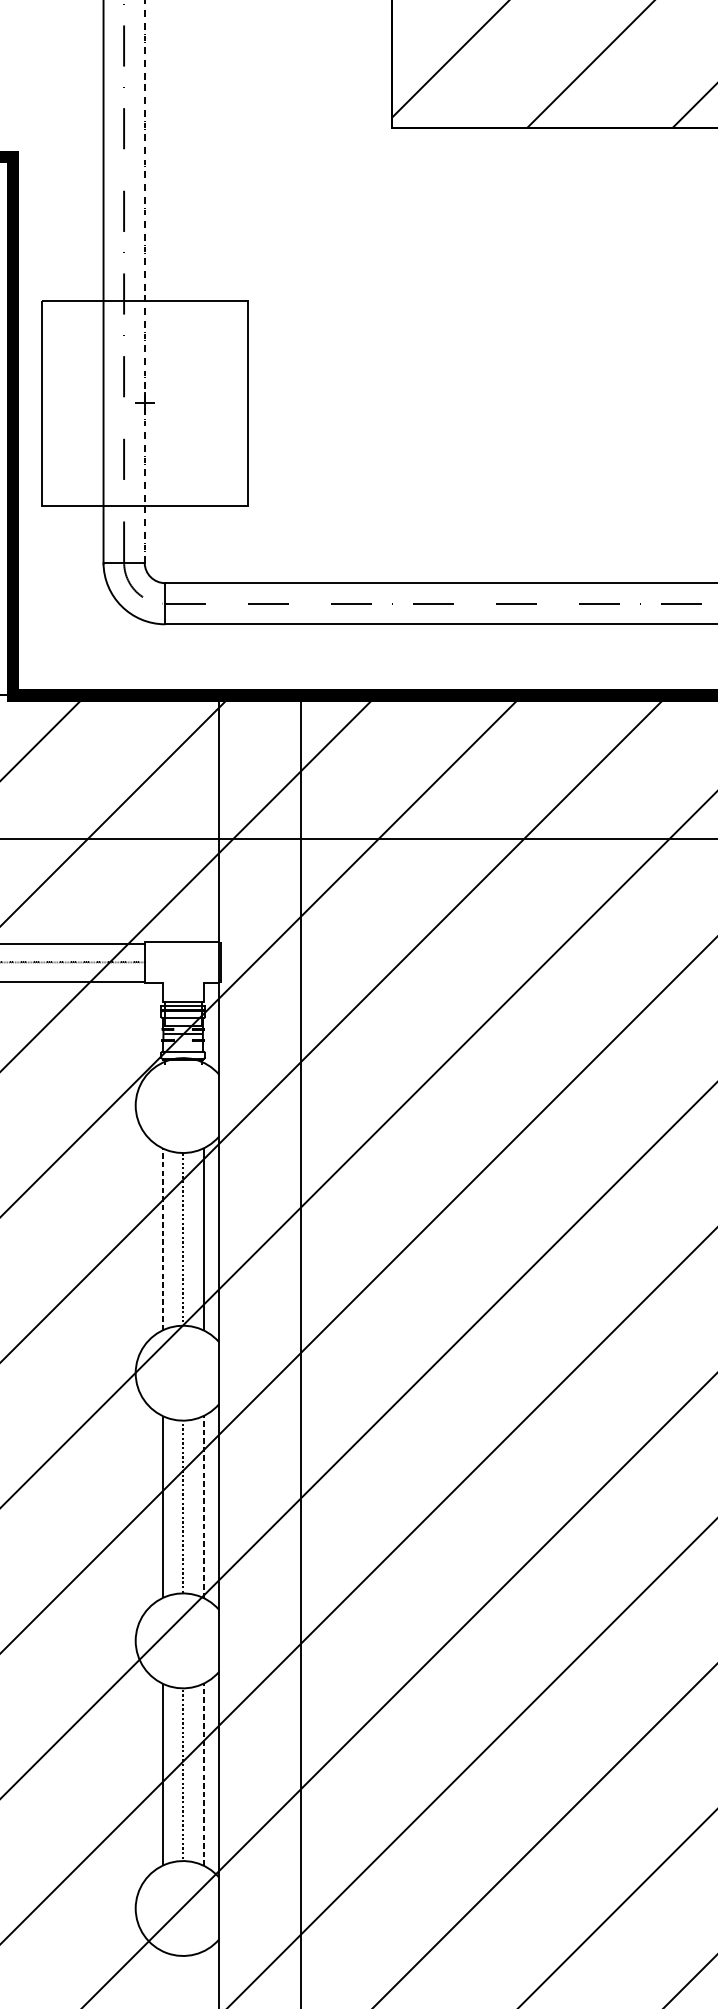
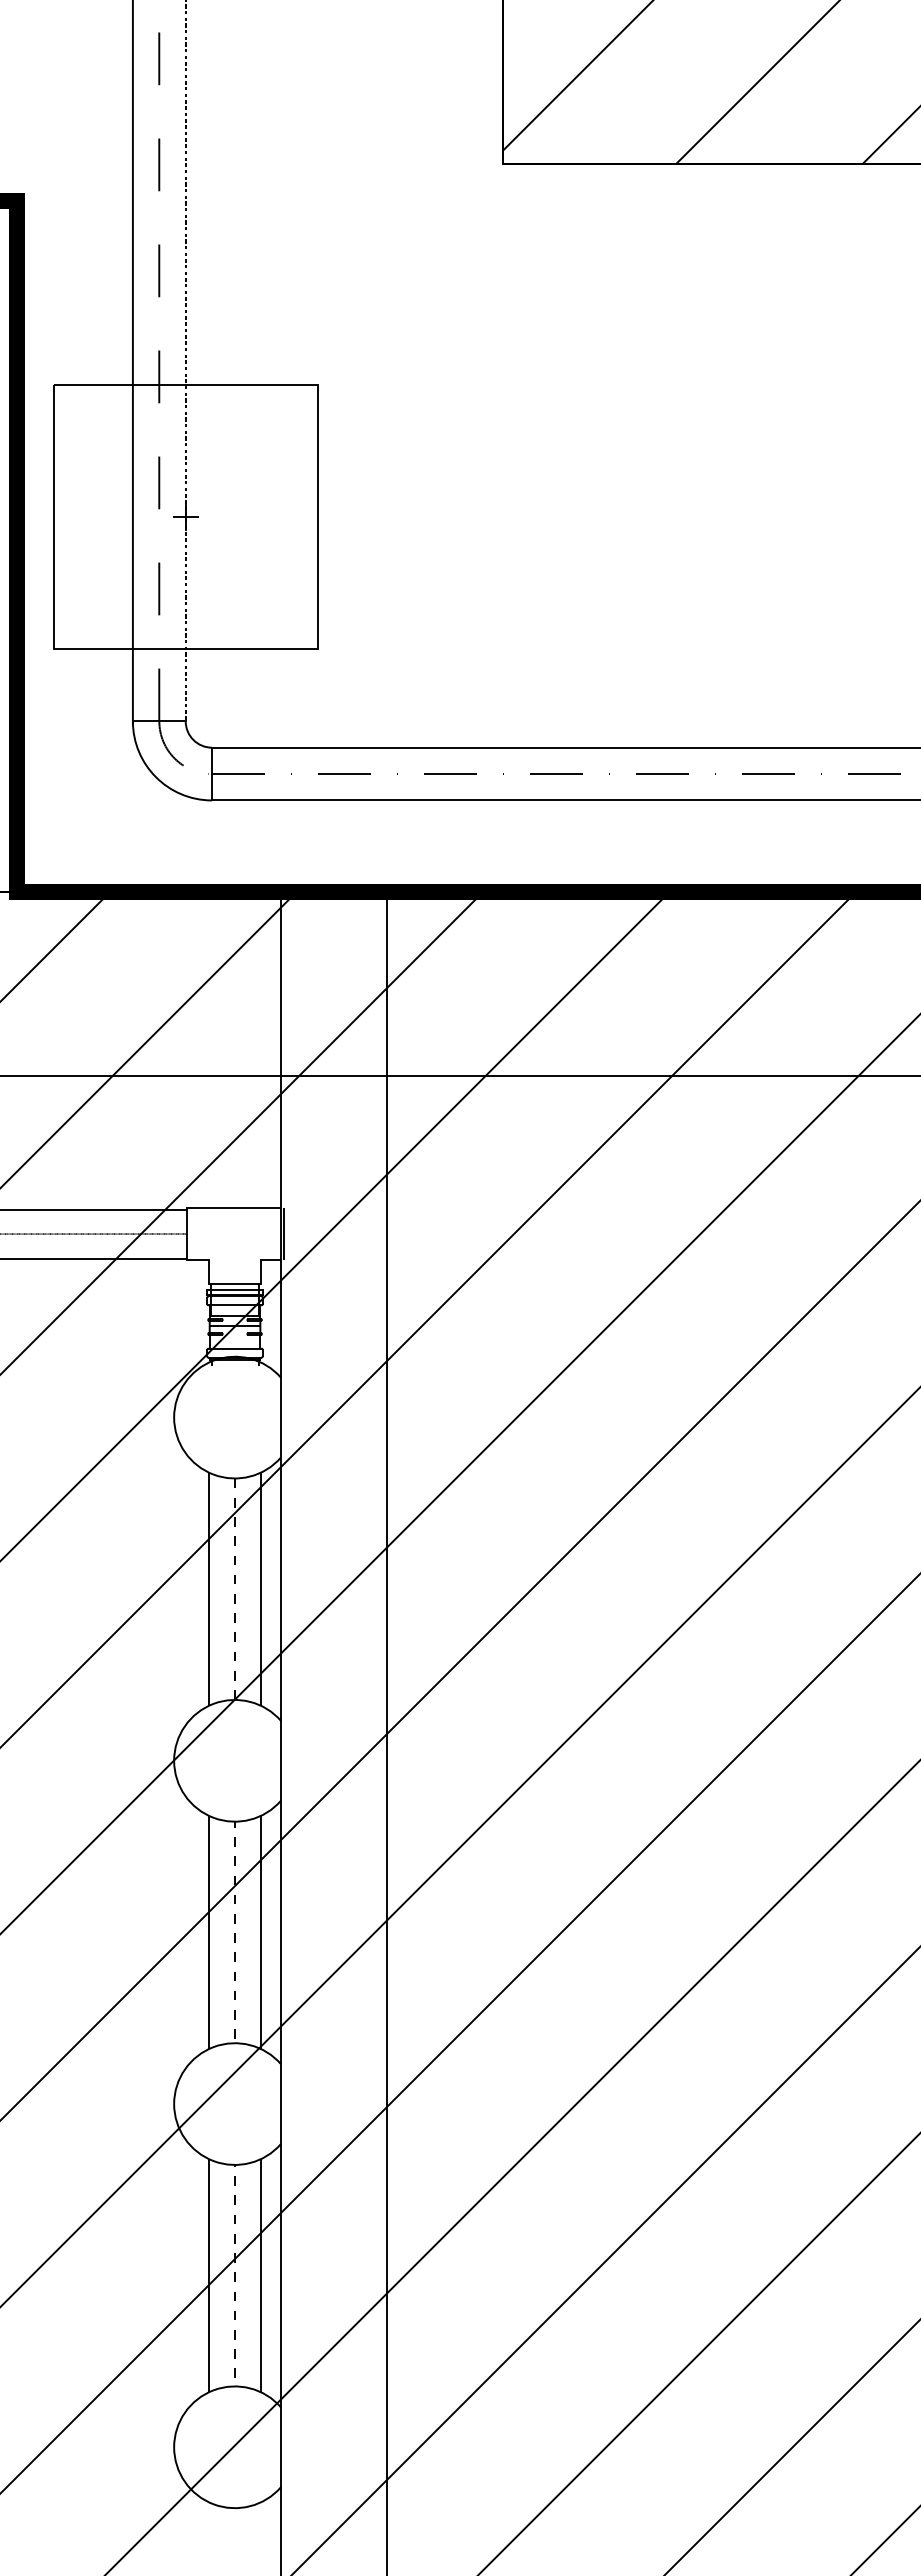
line: (162, 1239) -> (208, 1589), dashed -> solid
line: (203, 1507) -> (261, 1932), dashed -> solid
line: (203, 1774) -> (261, 2275), dashed -> solid

